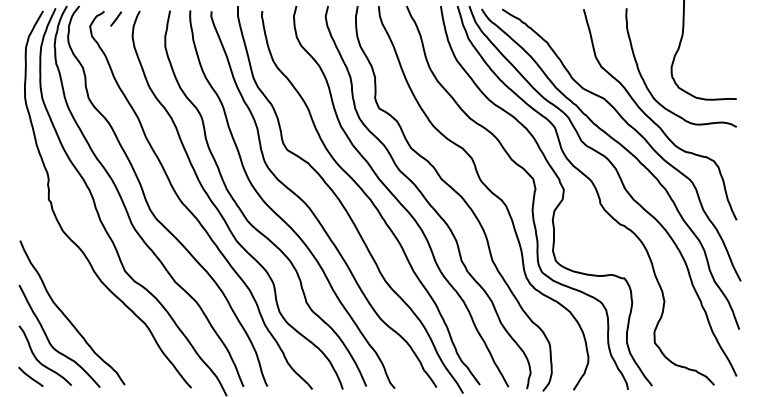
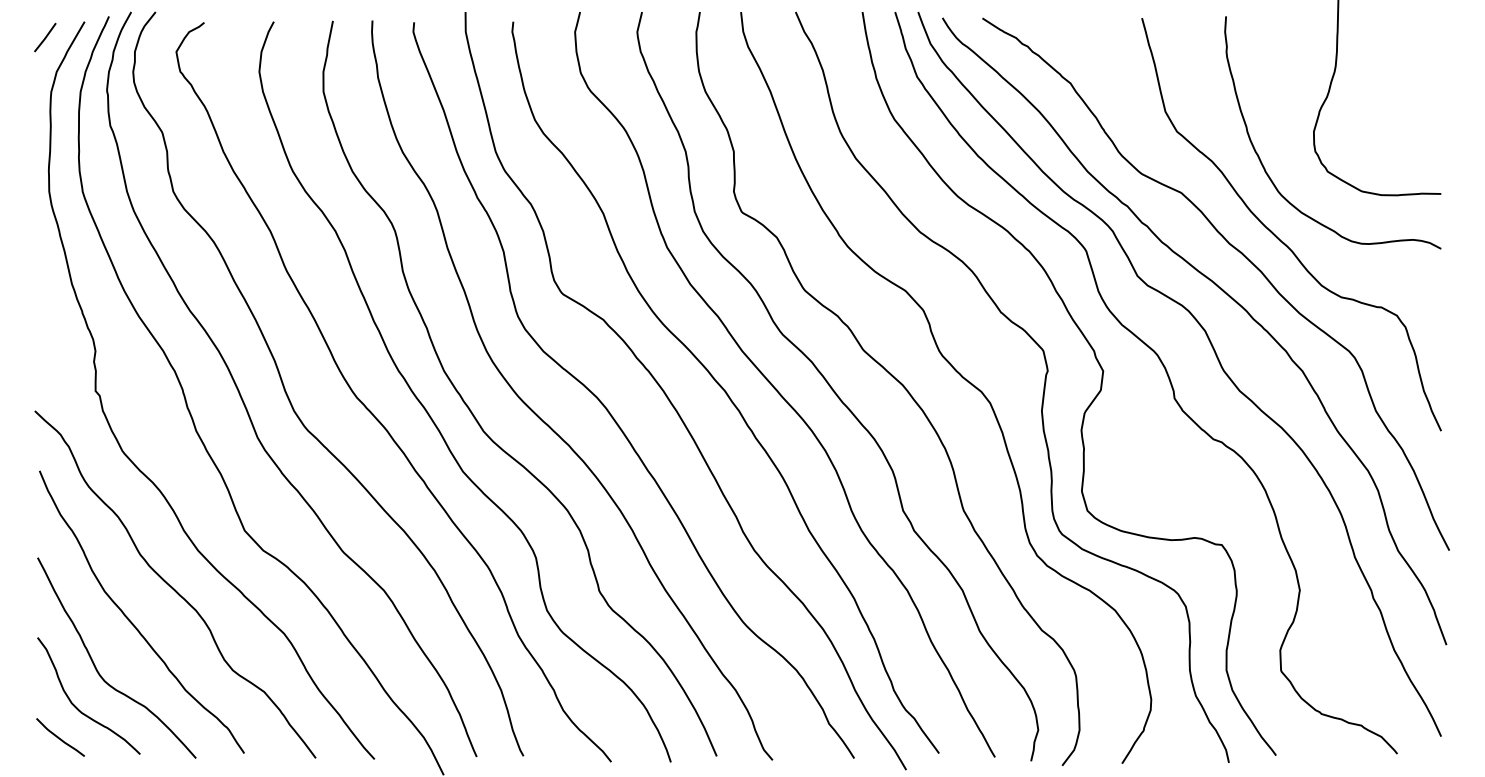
line: (116, 18) -> (46, 36), moved
curve: (88, 299) -> (173, 586), added

